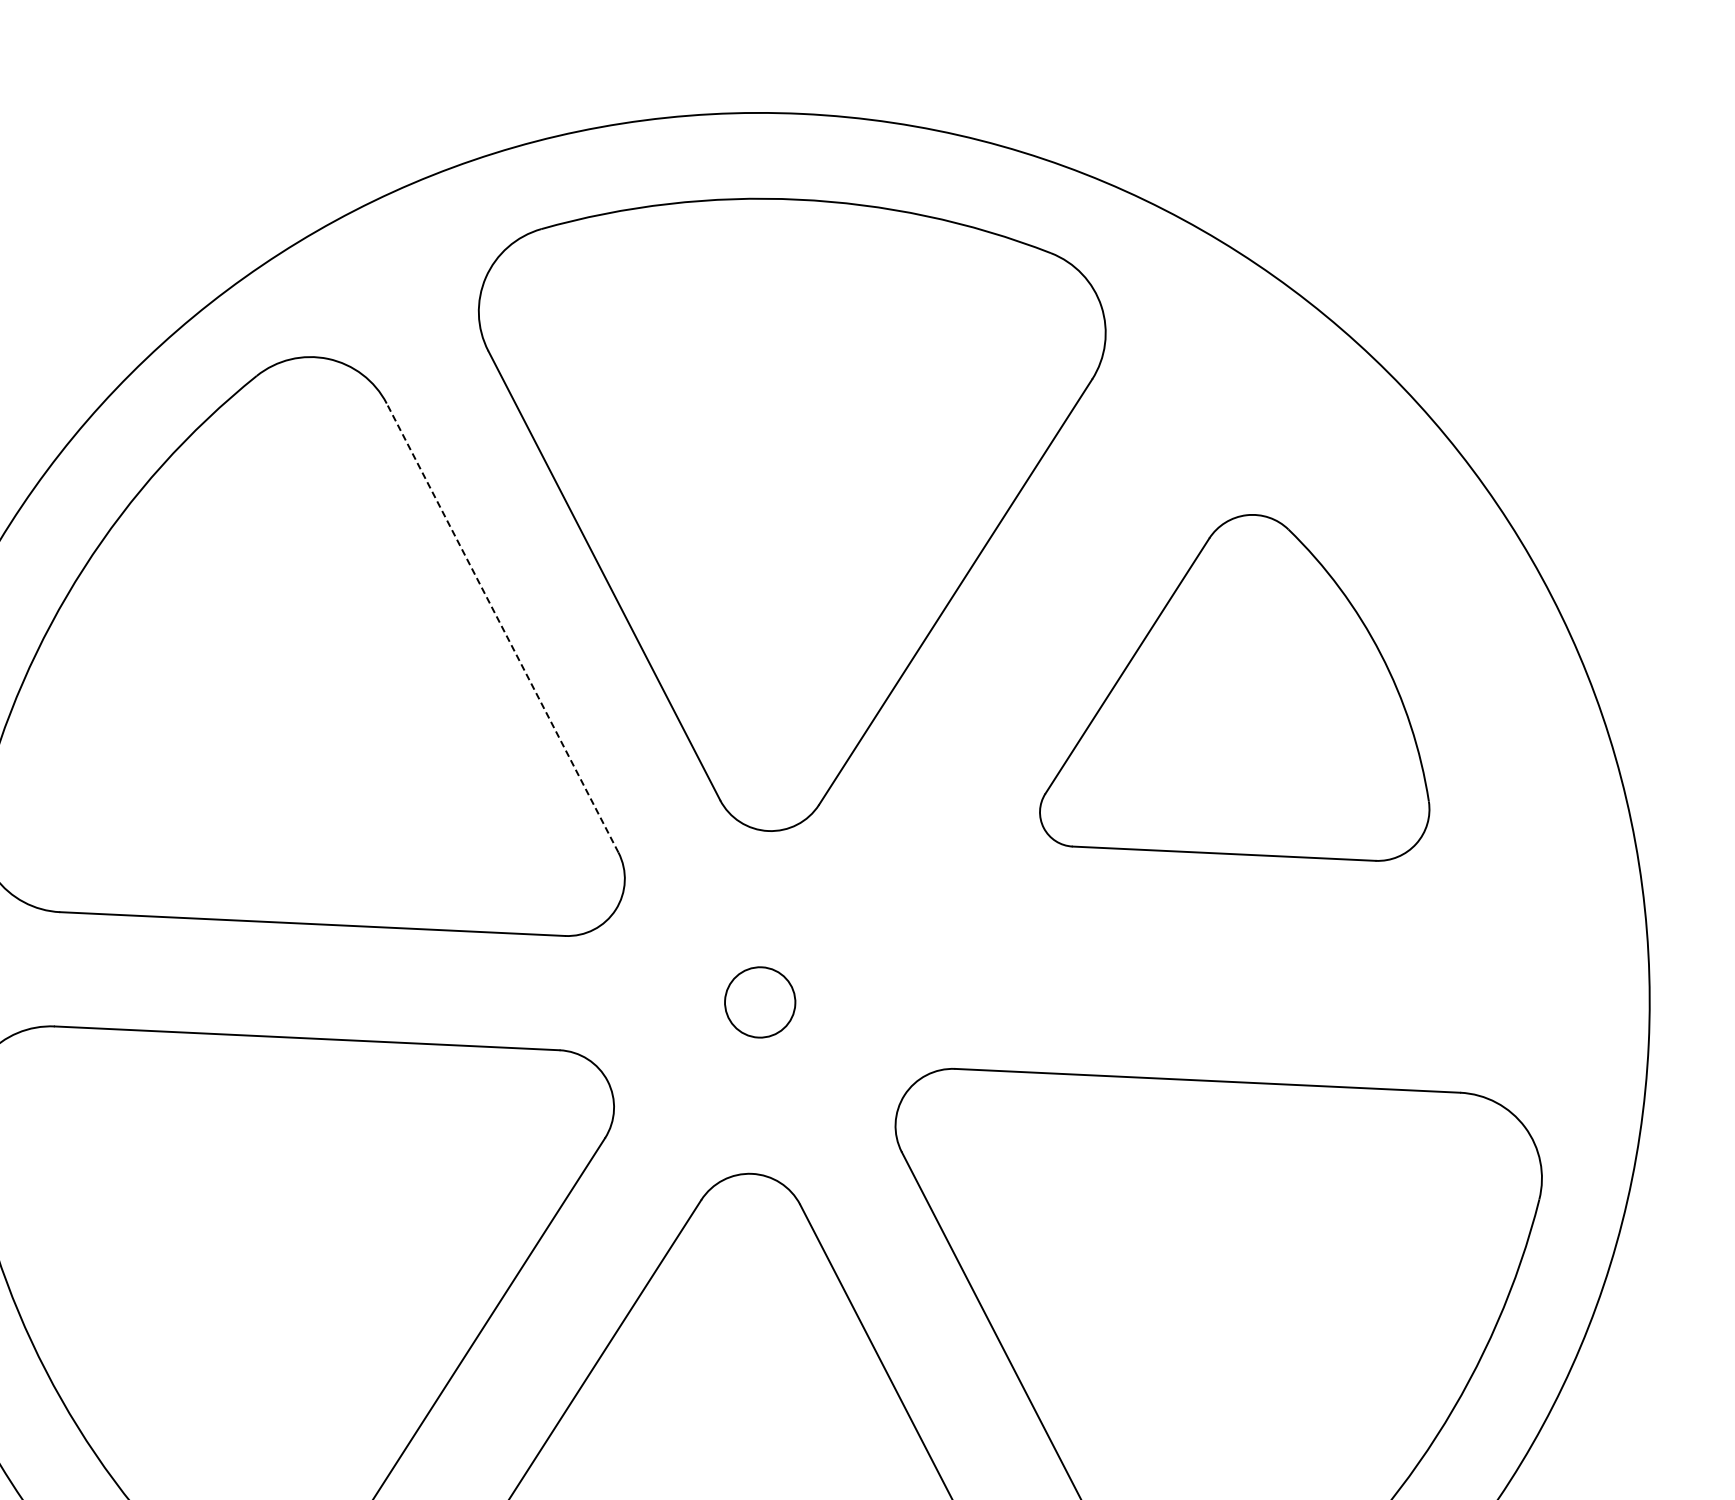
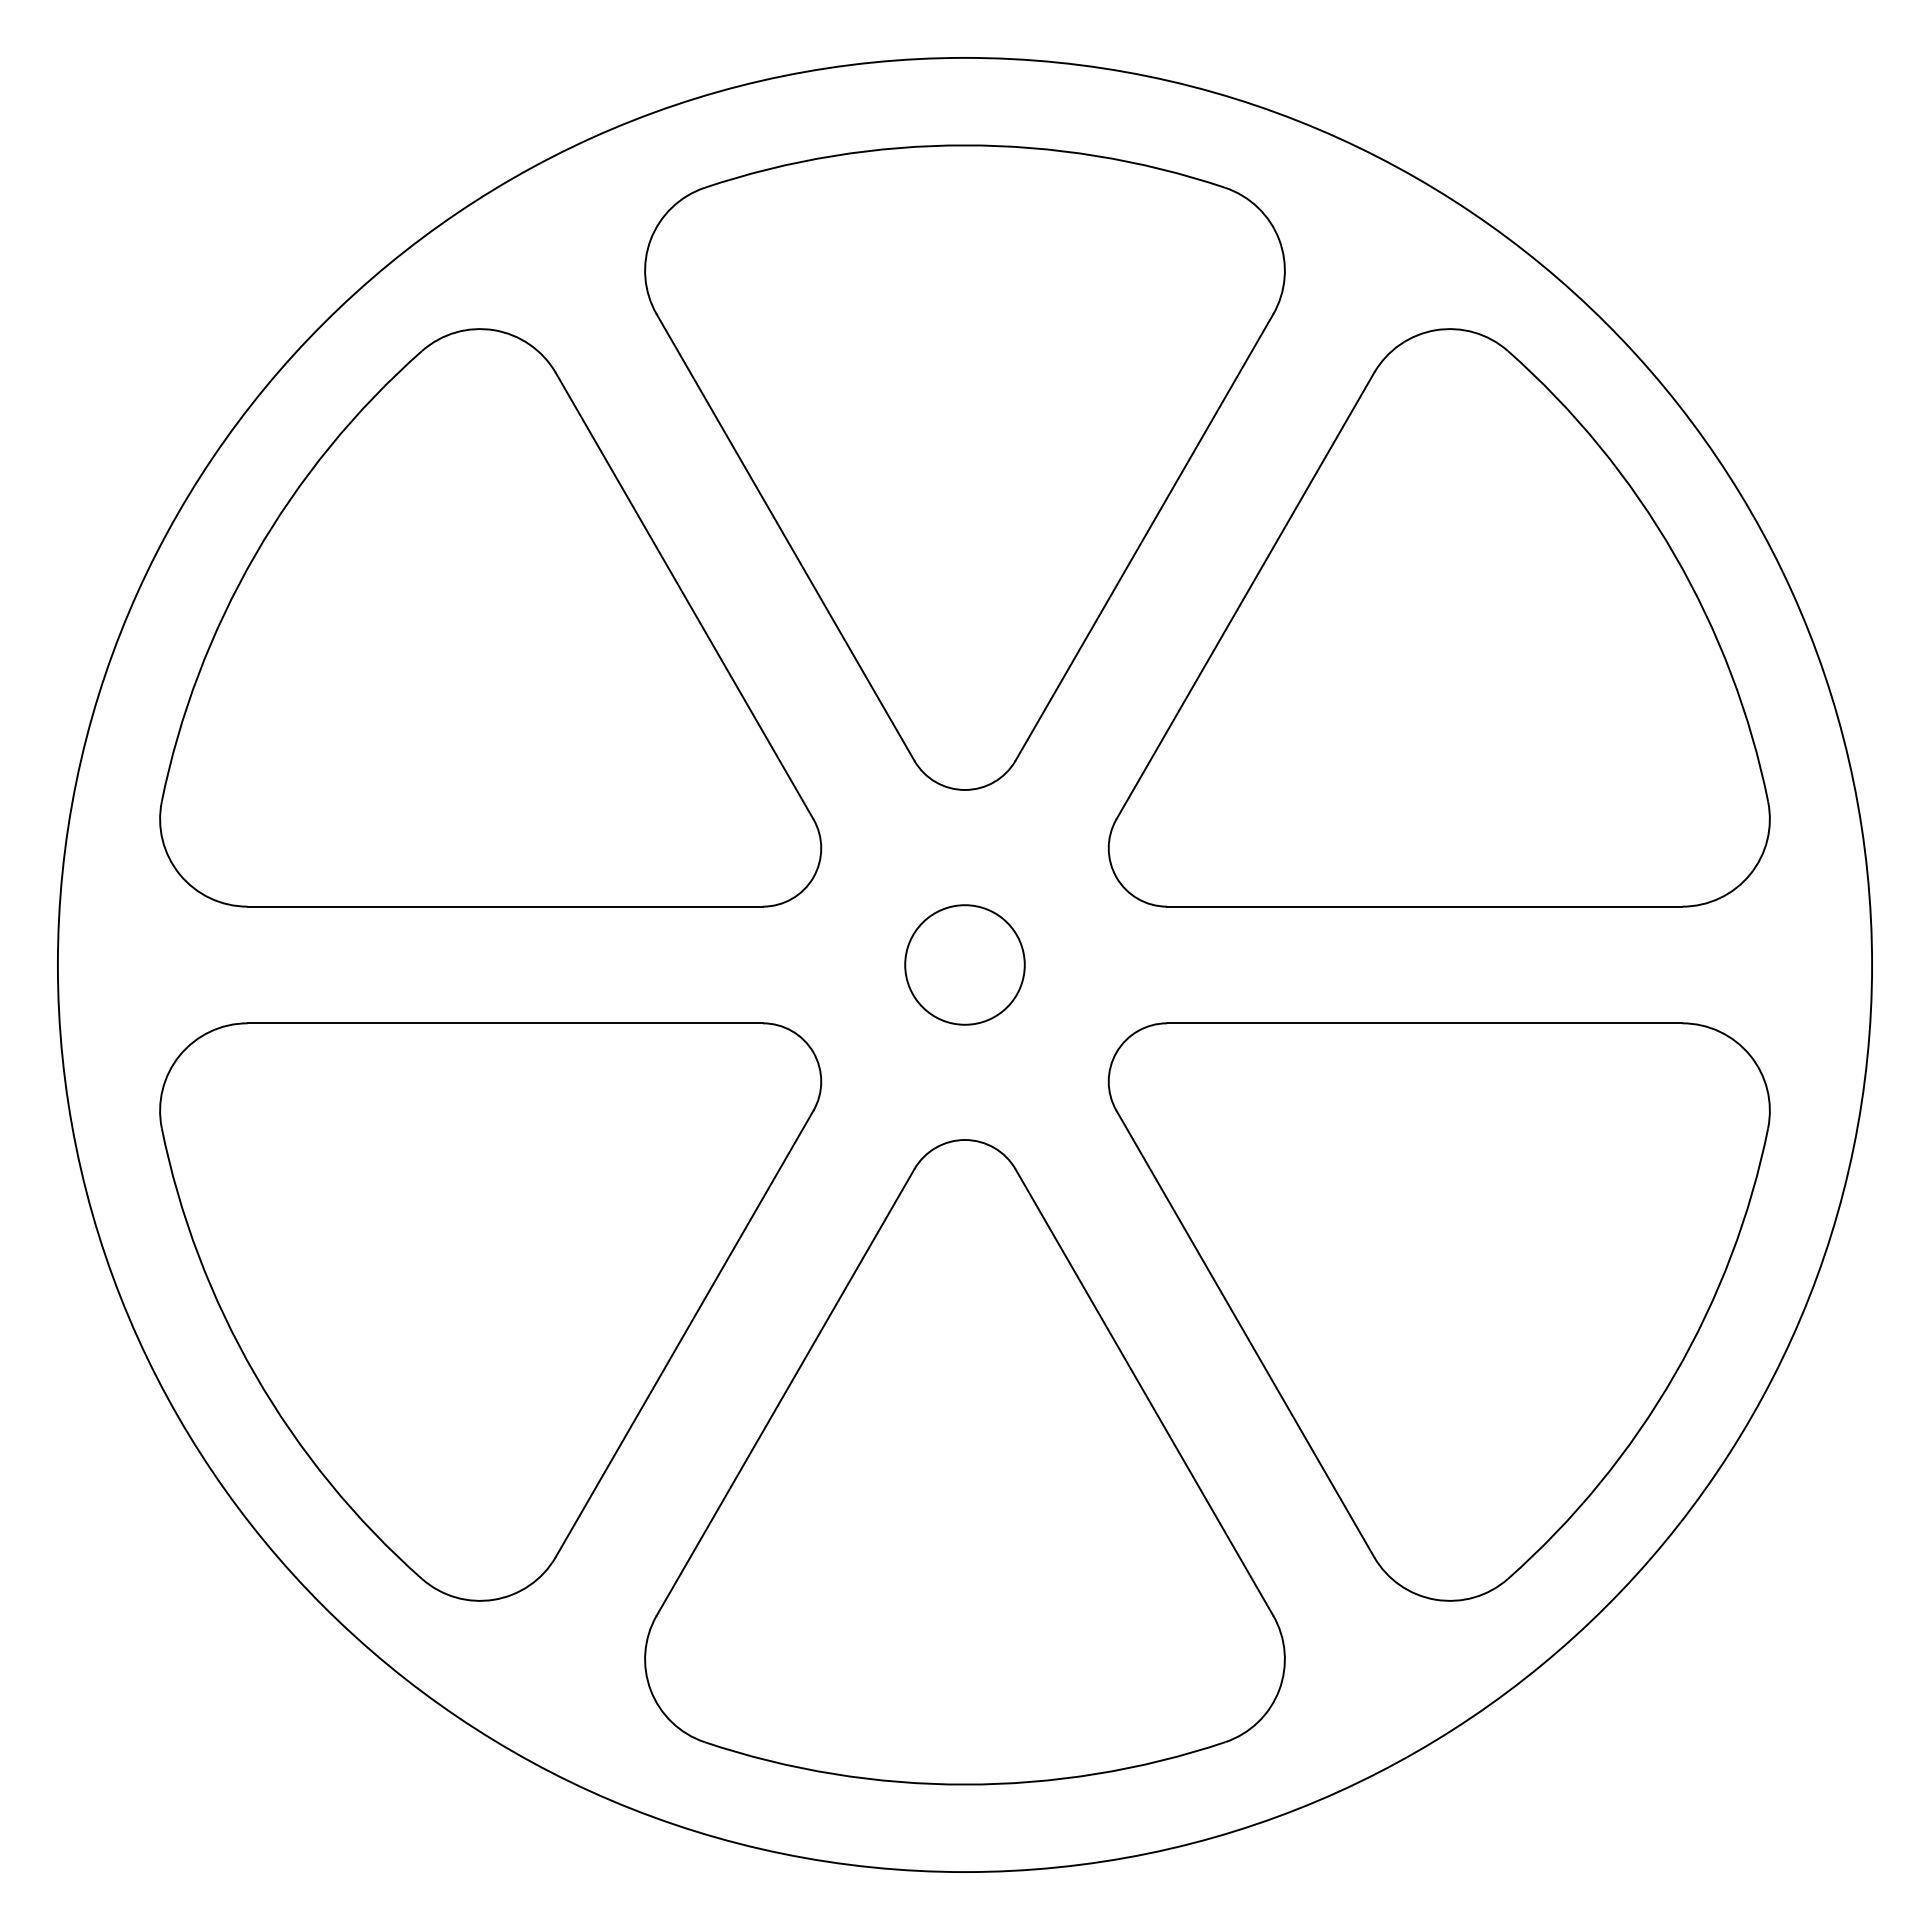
line: (502, 628) -> (684, 596), dashed -> solid
part: (1240, 683) -> (1438, 617), size x1.67
circle: (759, 1001) -> (964, 964), size x1.67

